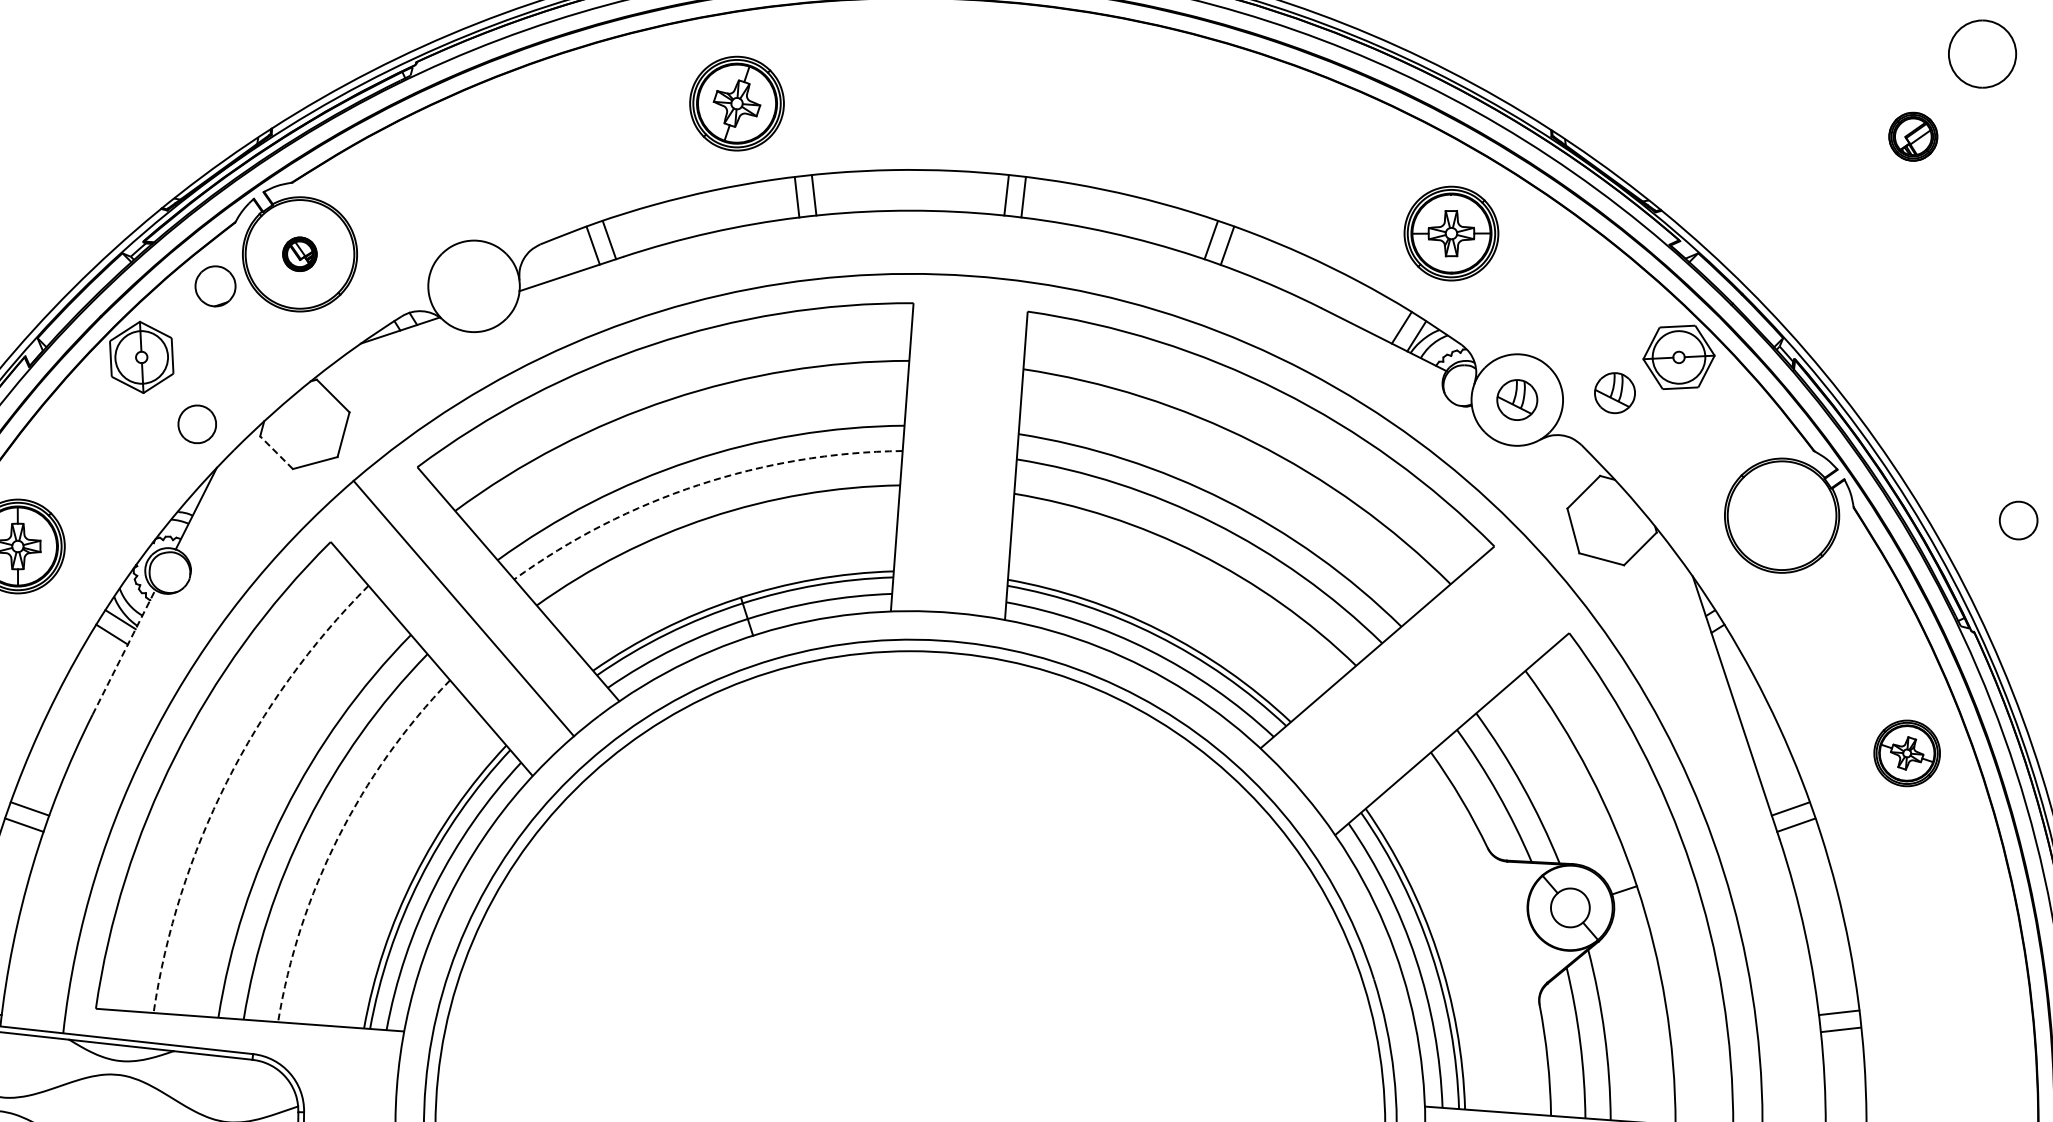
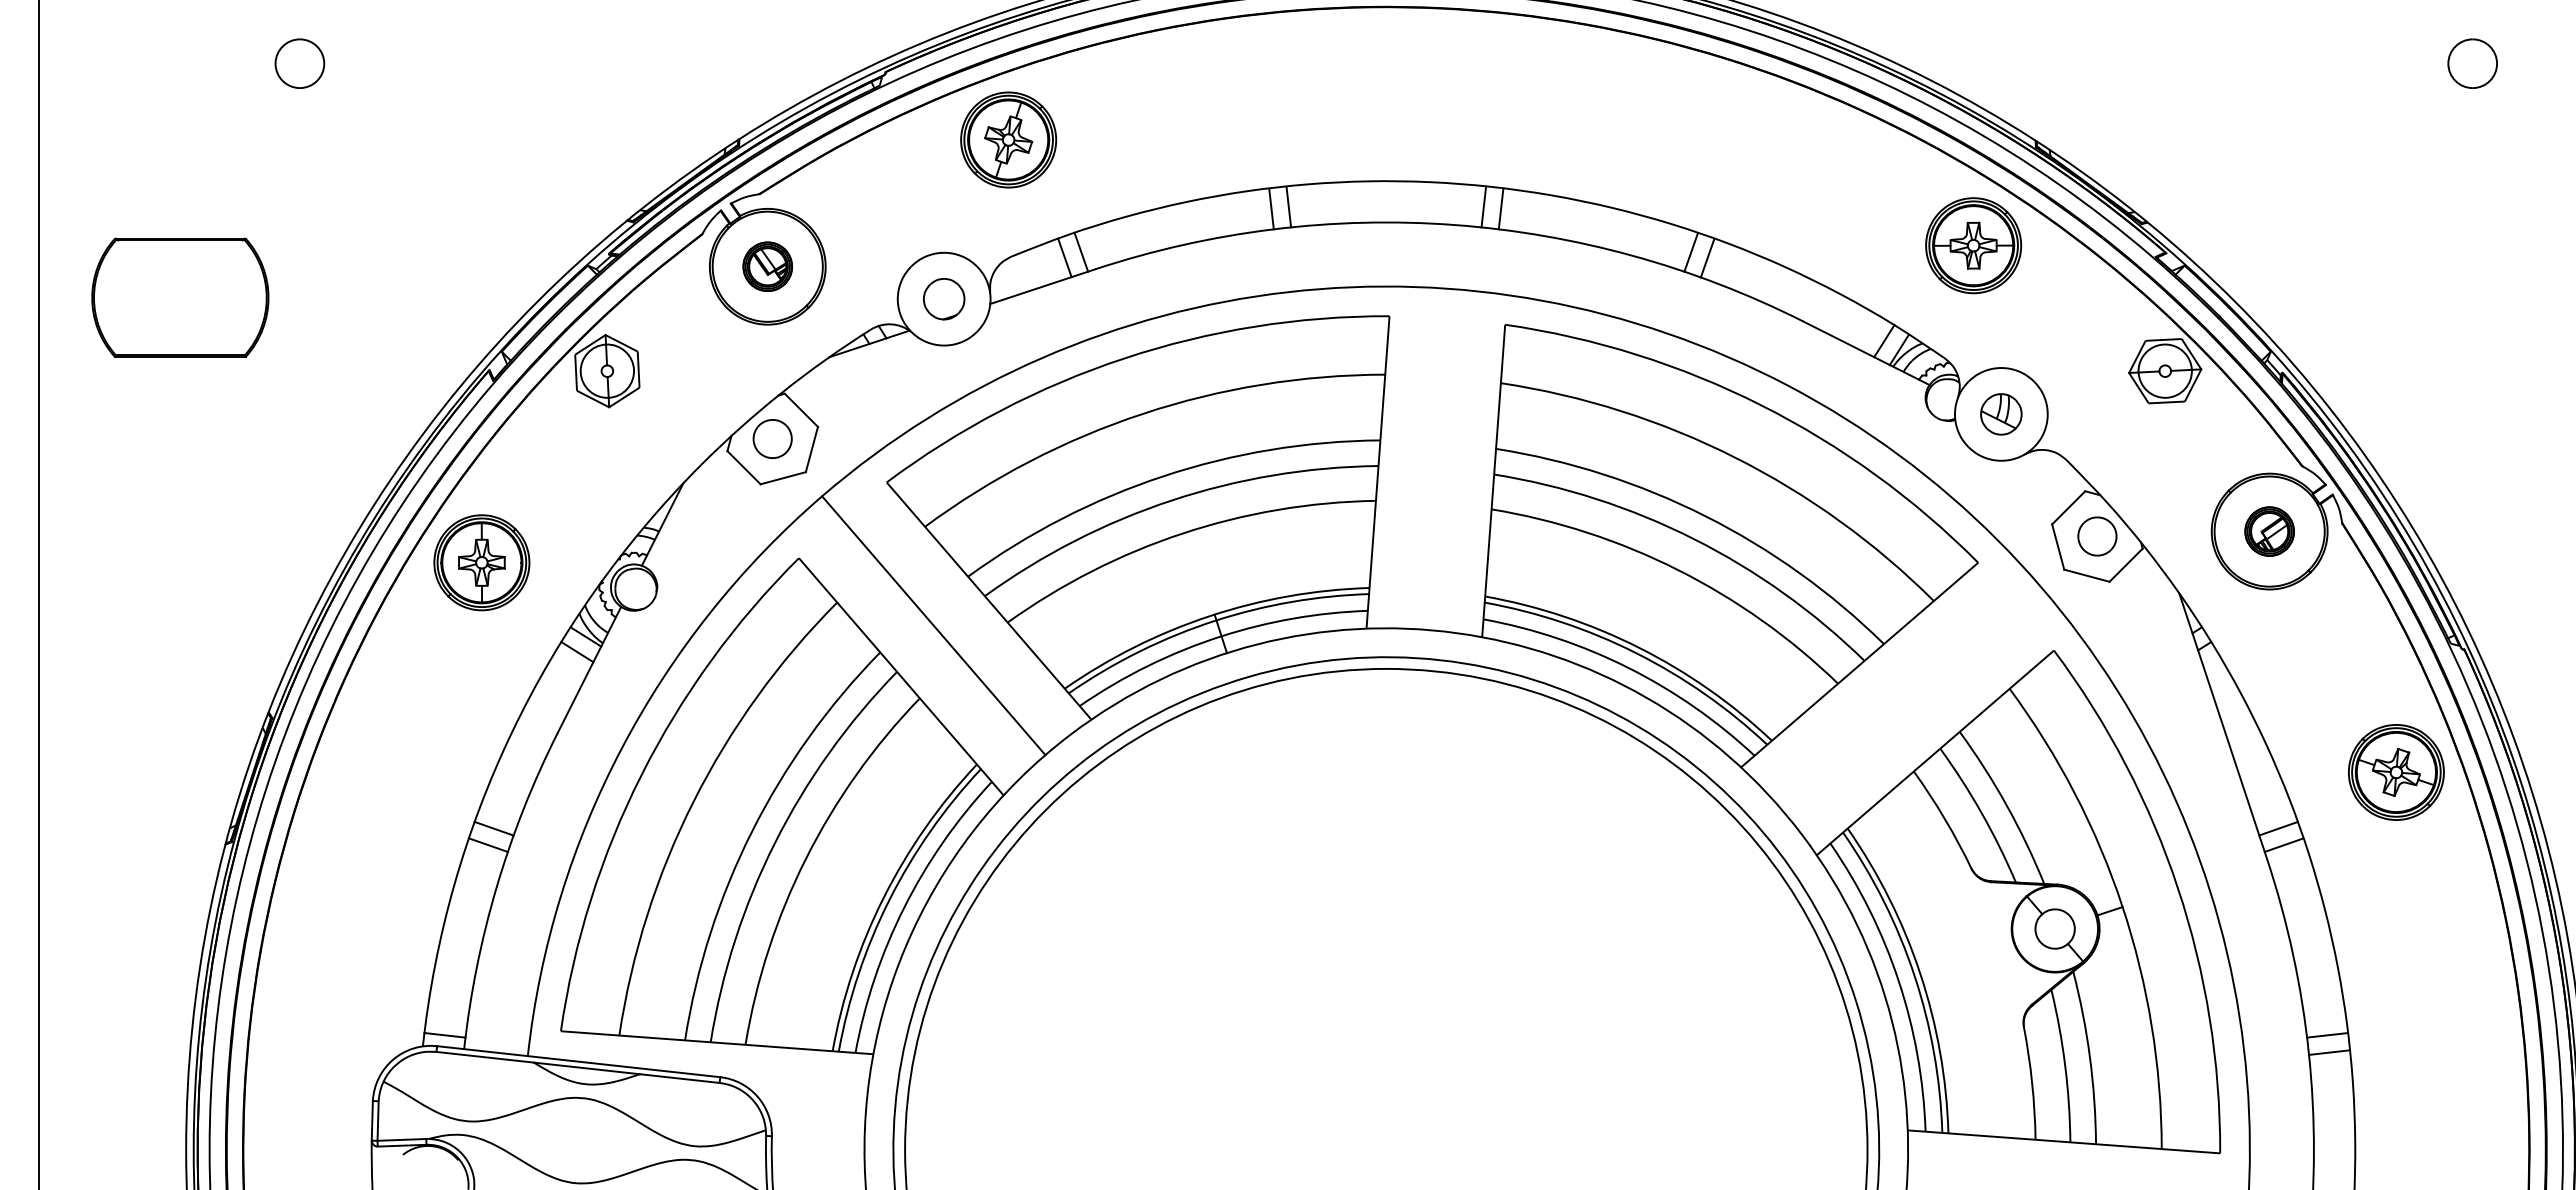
part: (1982, 53) -> (2472, 63), size x0.71
part: (736, 103) -> (1008, 139), moved
part: (1913, 136) -> (2269, 531), moved
part: (1451, 233) -> (1973, 245), moved
part: (299, 254) -> (767, 266), size x1.43
part: (215, 286) -> (944, 299), moved
part: (1615, 393) -> (2100, 407), removed
part: (197, 423) -> (772, 438), moved
line: (276, 452) -> (743, 467), dashed -> solid
arc: (698, 485) -> (1171, 500), dashed -> solid
part: (2018, 520) -> (2097, 536), moved
line: (124, 652) -> (589, 670), dashed -> solid
part: (1907, 753) -> (2396, 772), size x1.43
arc: (226, 782) -> (693, 801), dashed -> solid
arc: (338, 838) -> (806, 858), dashed -> solid

